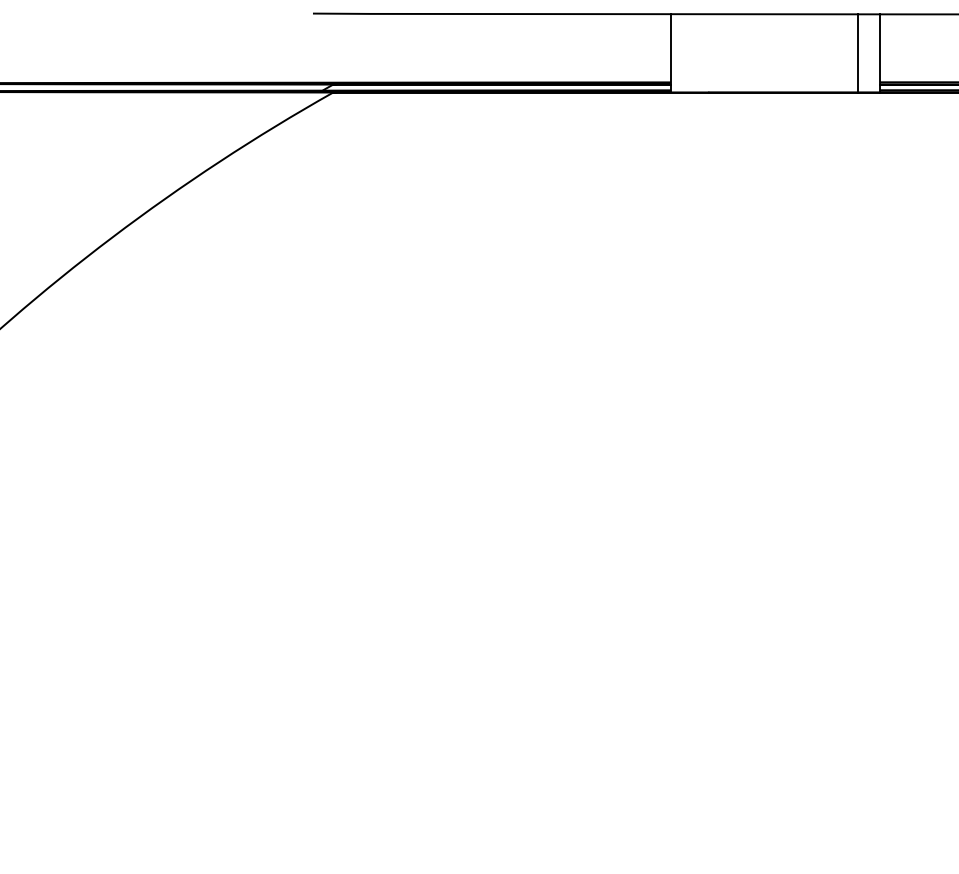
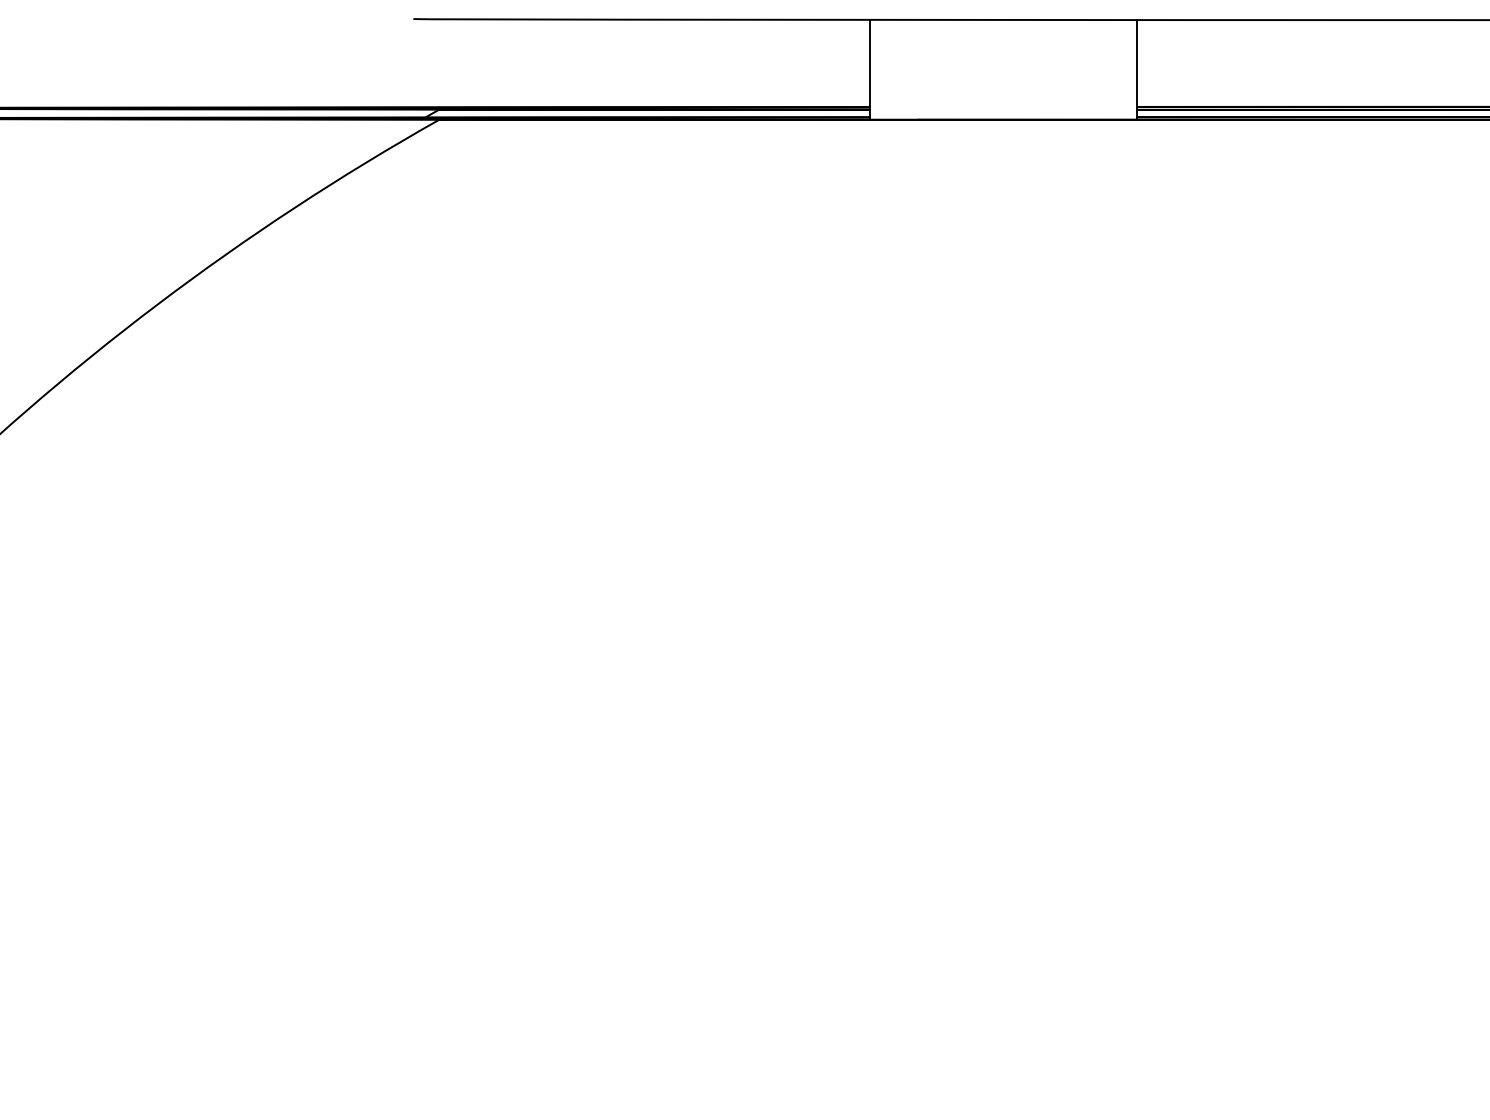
line: (857, 53) -> (1108, 69), removed

